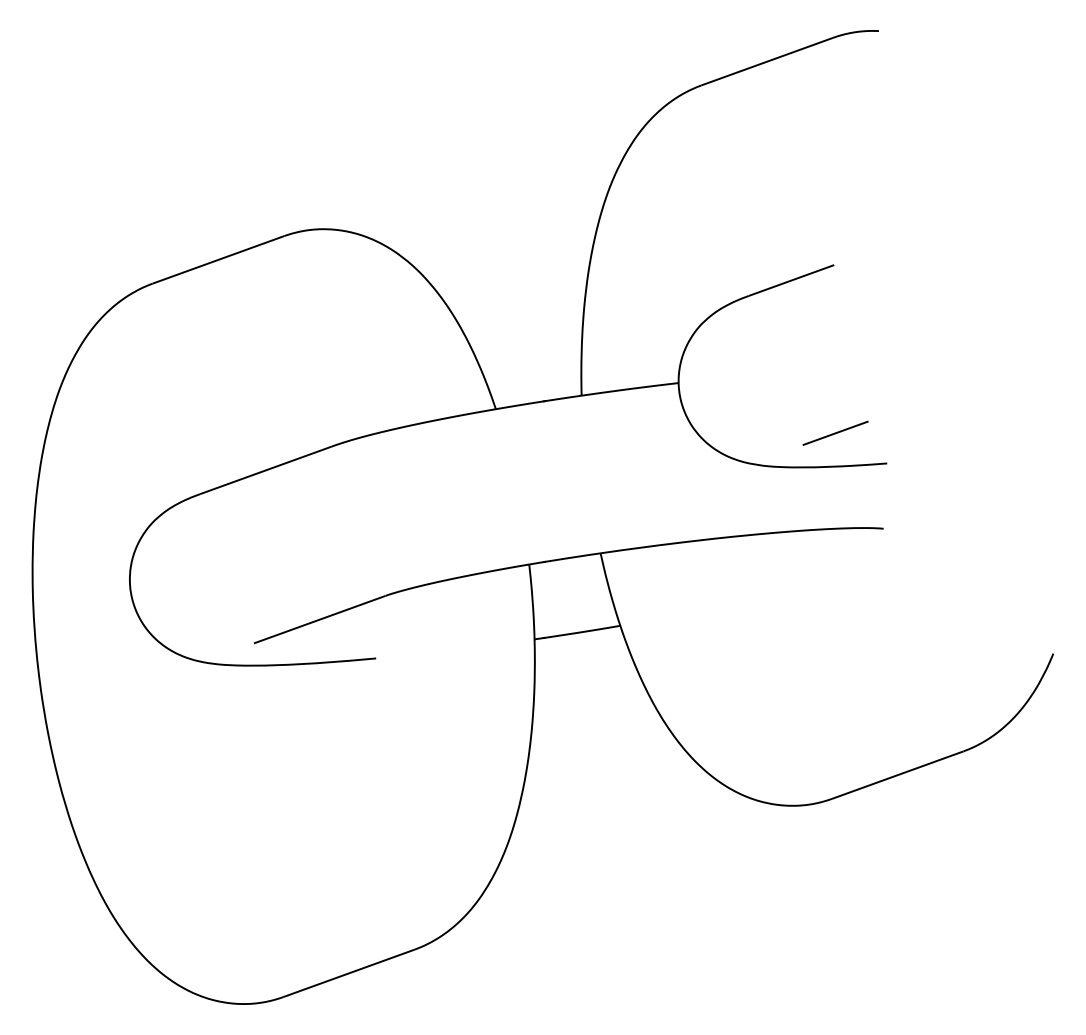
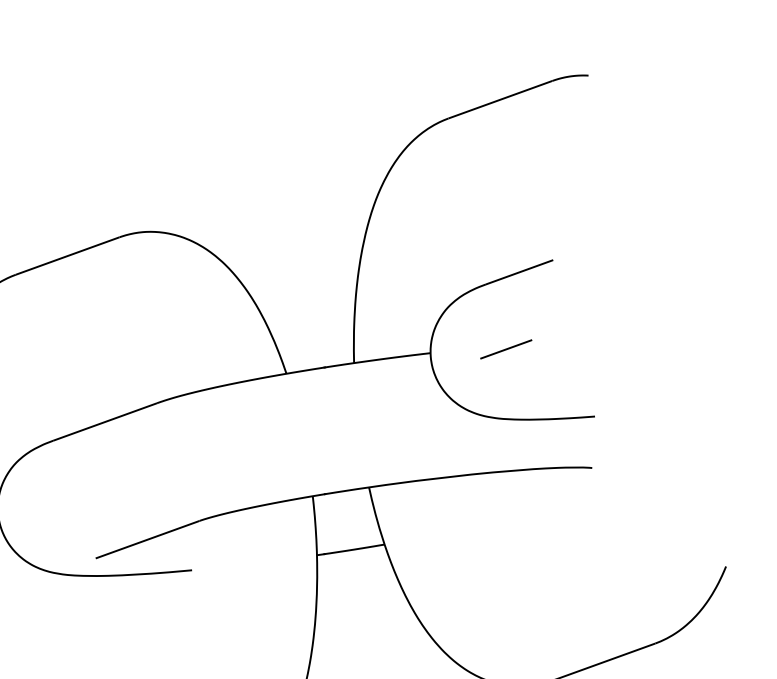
line: (835, 432) -> (506, 348), moved

